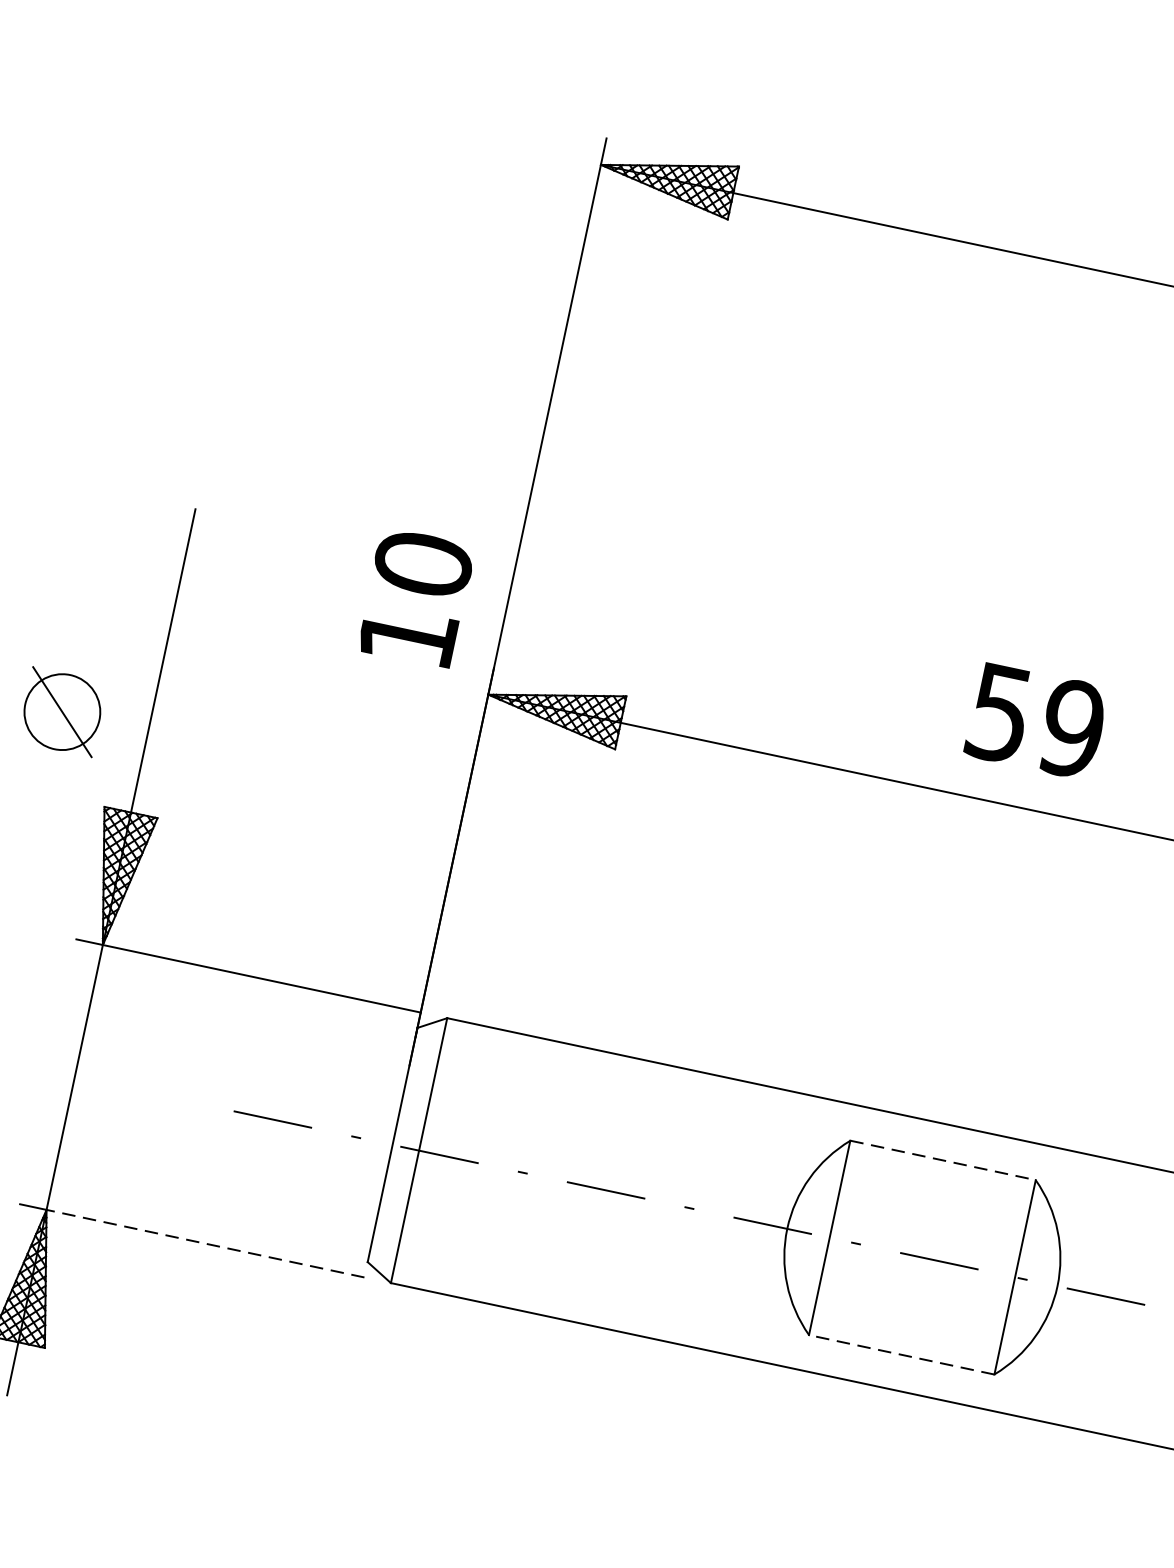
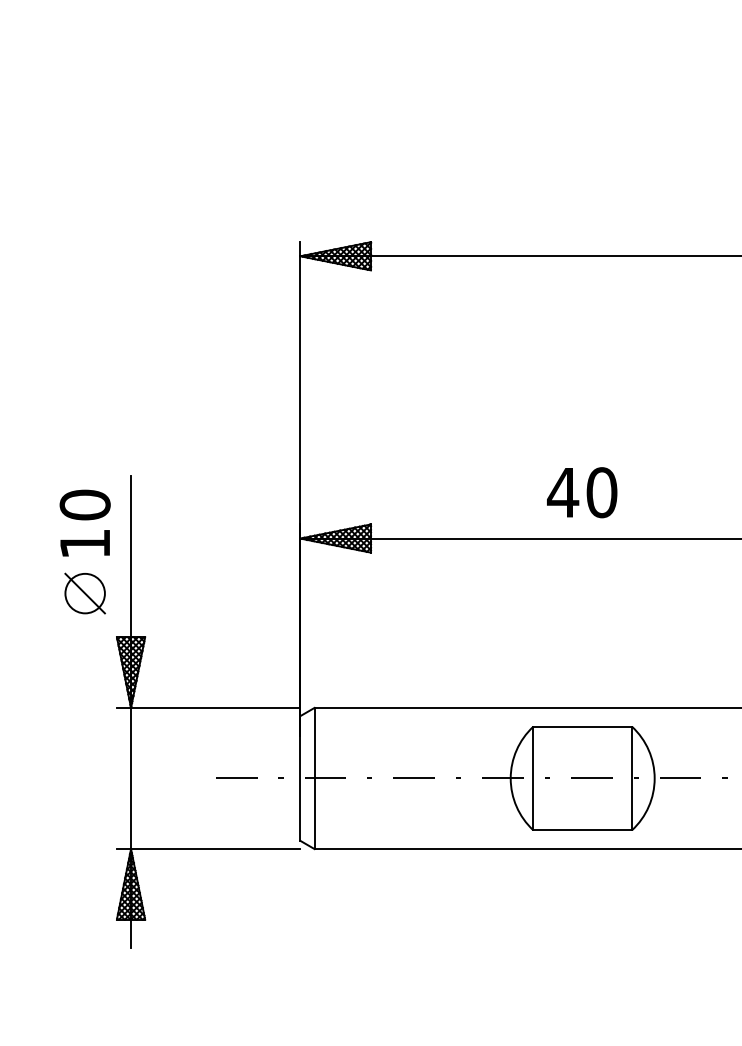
text: (415, 596) -> (84, 522), moved
text: (1036, 720) -> (582, 492), 59 -> 40
line: (944, 1160) -> (583, 726), dashed -> solid
line: (204, 1244) -> (215, 849), dashed -> solid
line: (901, 1355) -> (582, 830), dashed -> solid

